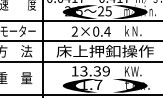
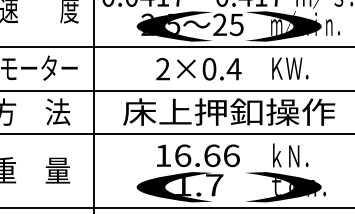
text: (131, 30) -> (286, 66), ｋＮ． -> ＫＷ．
text: (131, 70) -> (286, 153), ＫＷ． -> ｋＮ．
text: (95, 71) -> (208, 156), 13.39 -> 16.66

